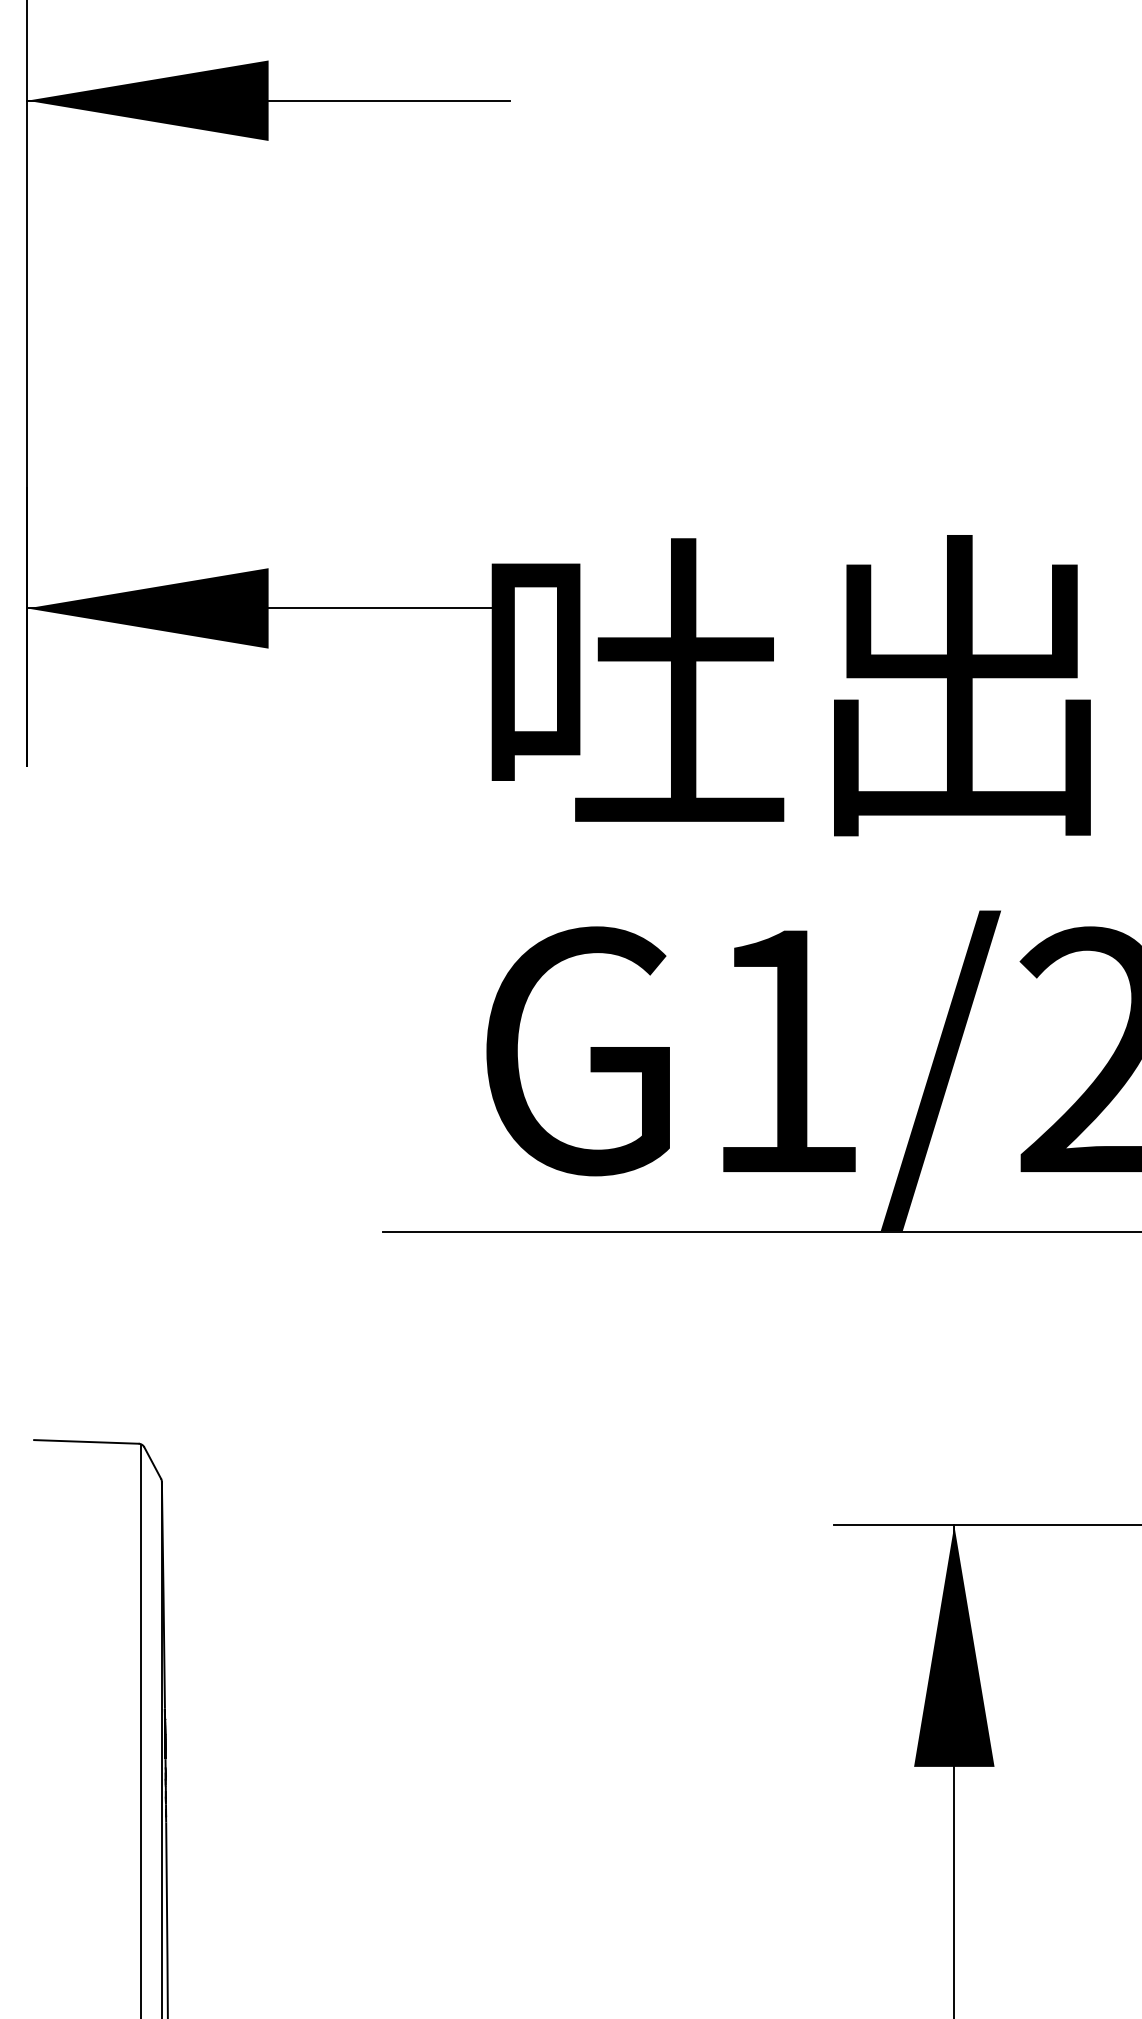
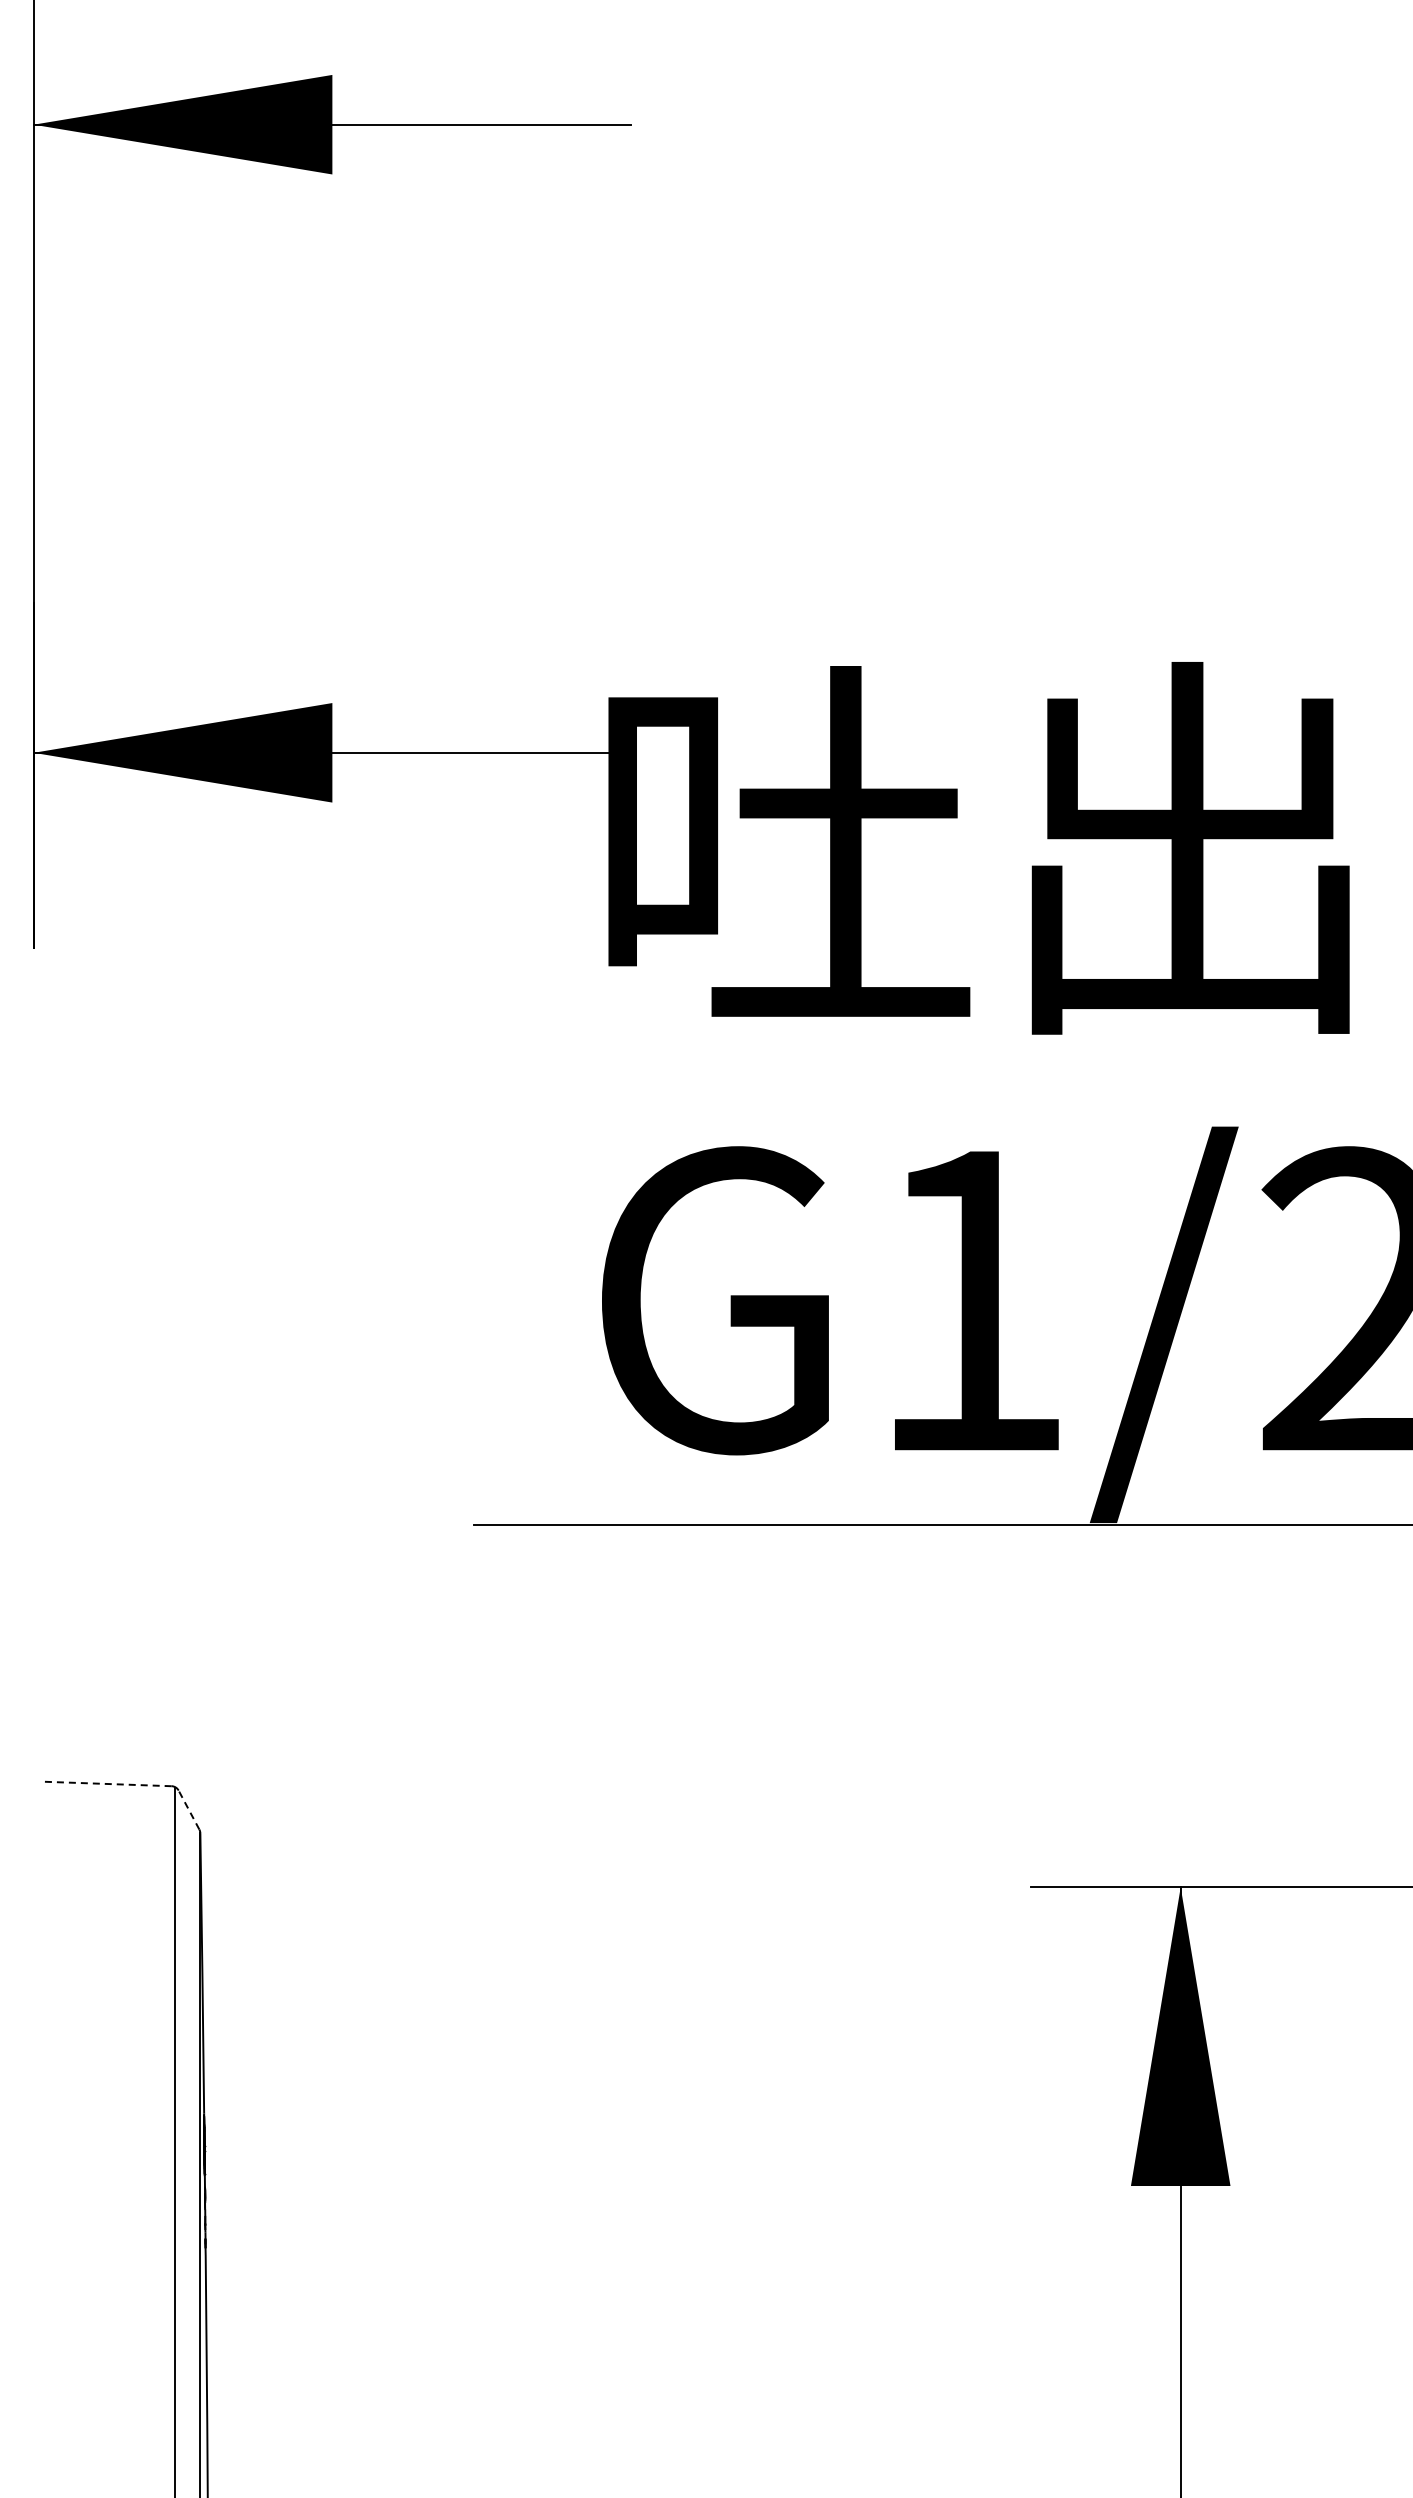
line: (86, 1441) -> (106, 1783), solid -> dashed
line: (152, 1462) -> (188, 1809), solid -> dashed

